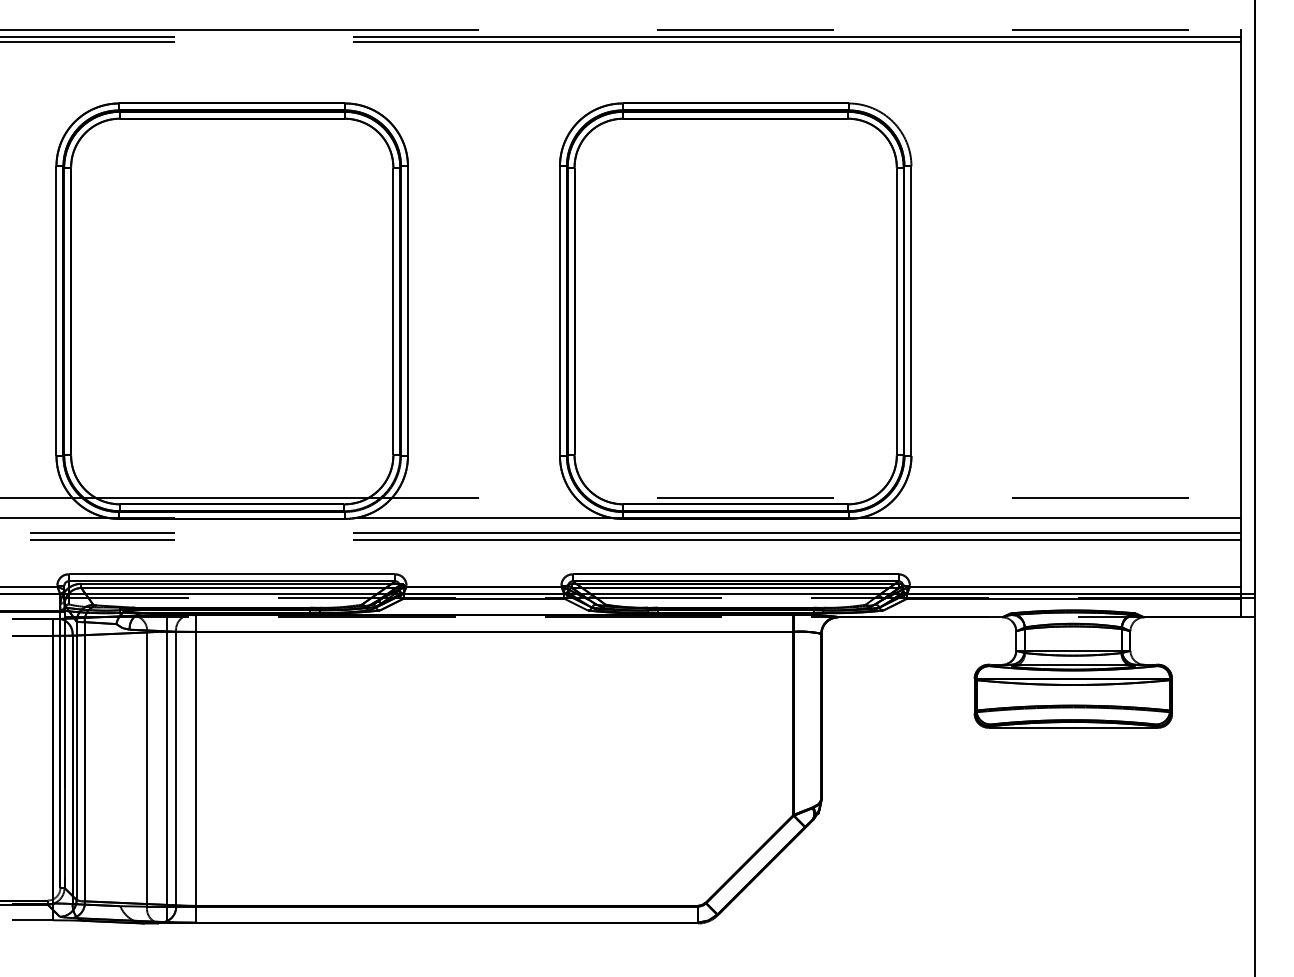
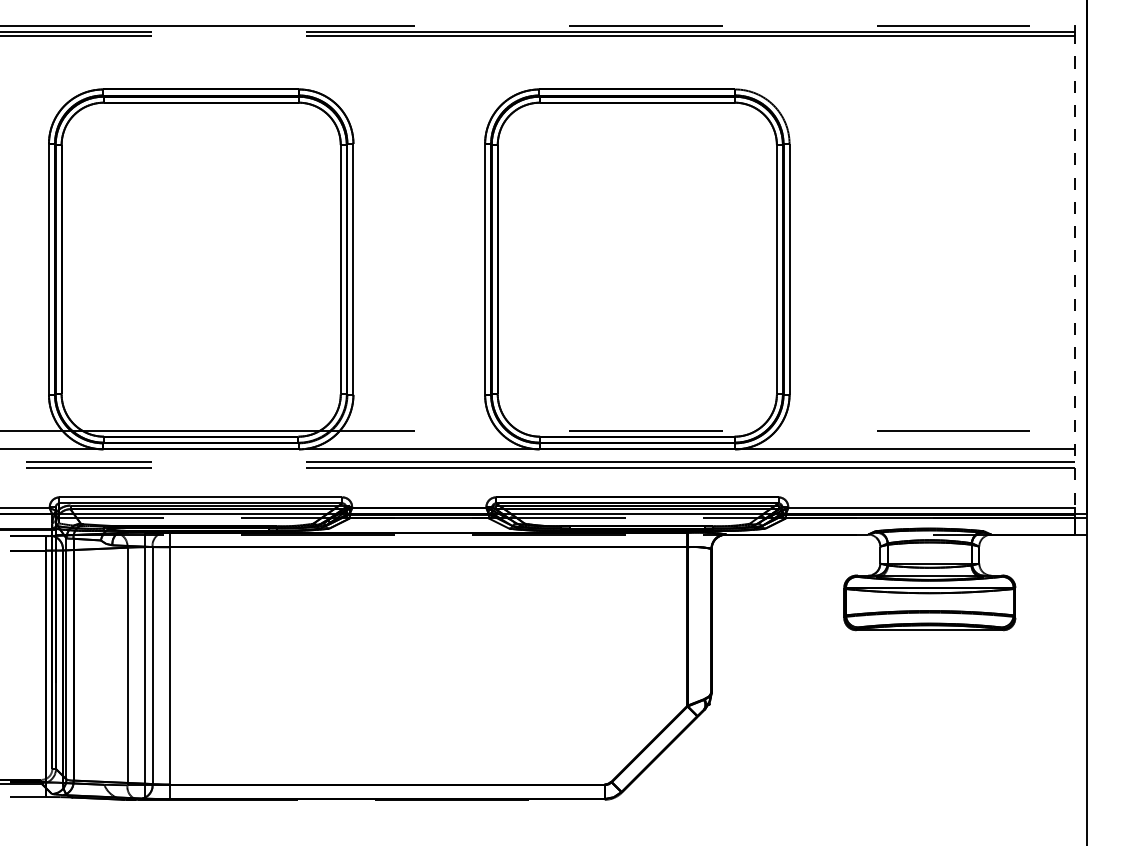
line: (1241, 312) -> (1075, 270), solid -> dashed

